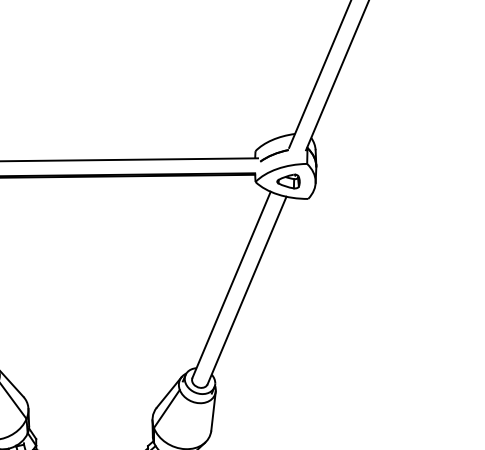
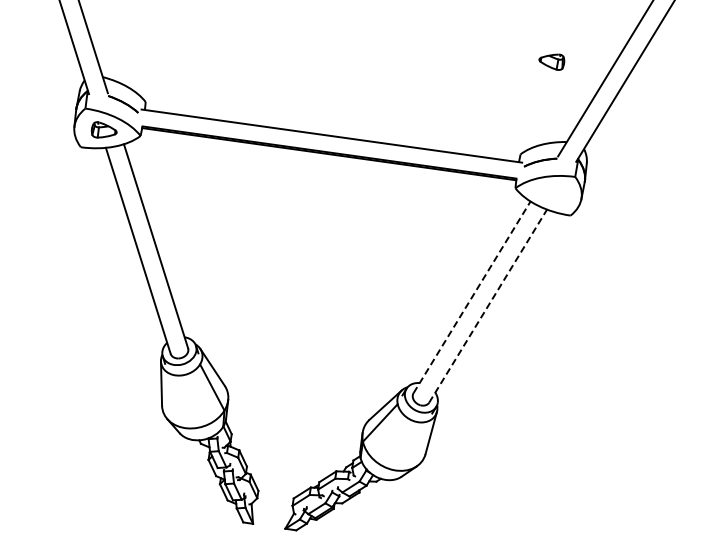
part: (288, 181) -> (551, 61), moved
line: (231, 284) -> (472, 296), solid -> dashed
line: (247, 289) -> (488, 305), solid -> dashed

